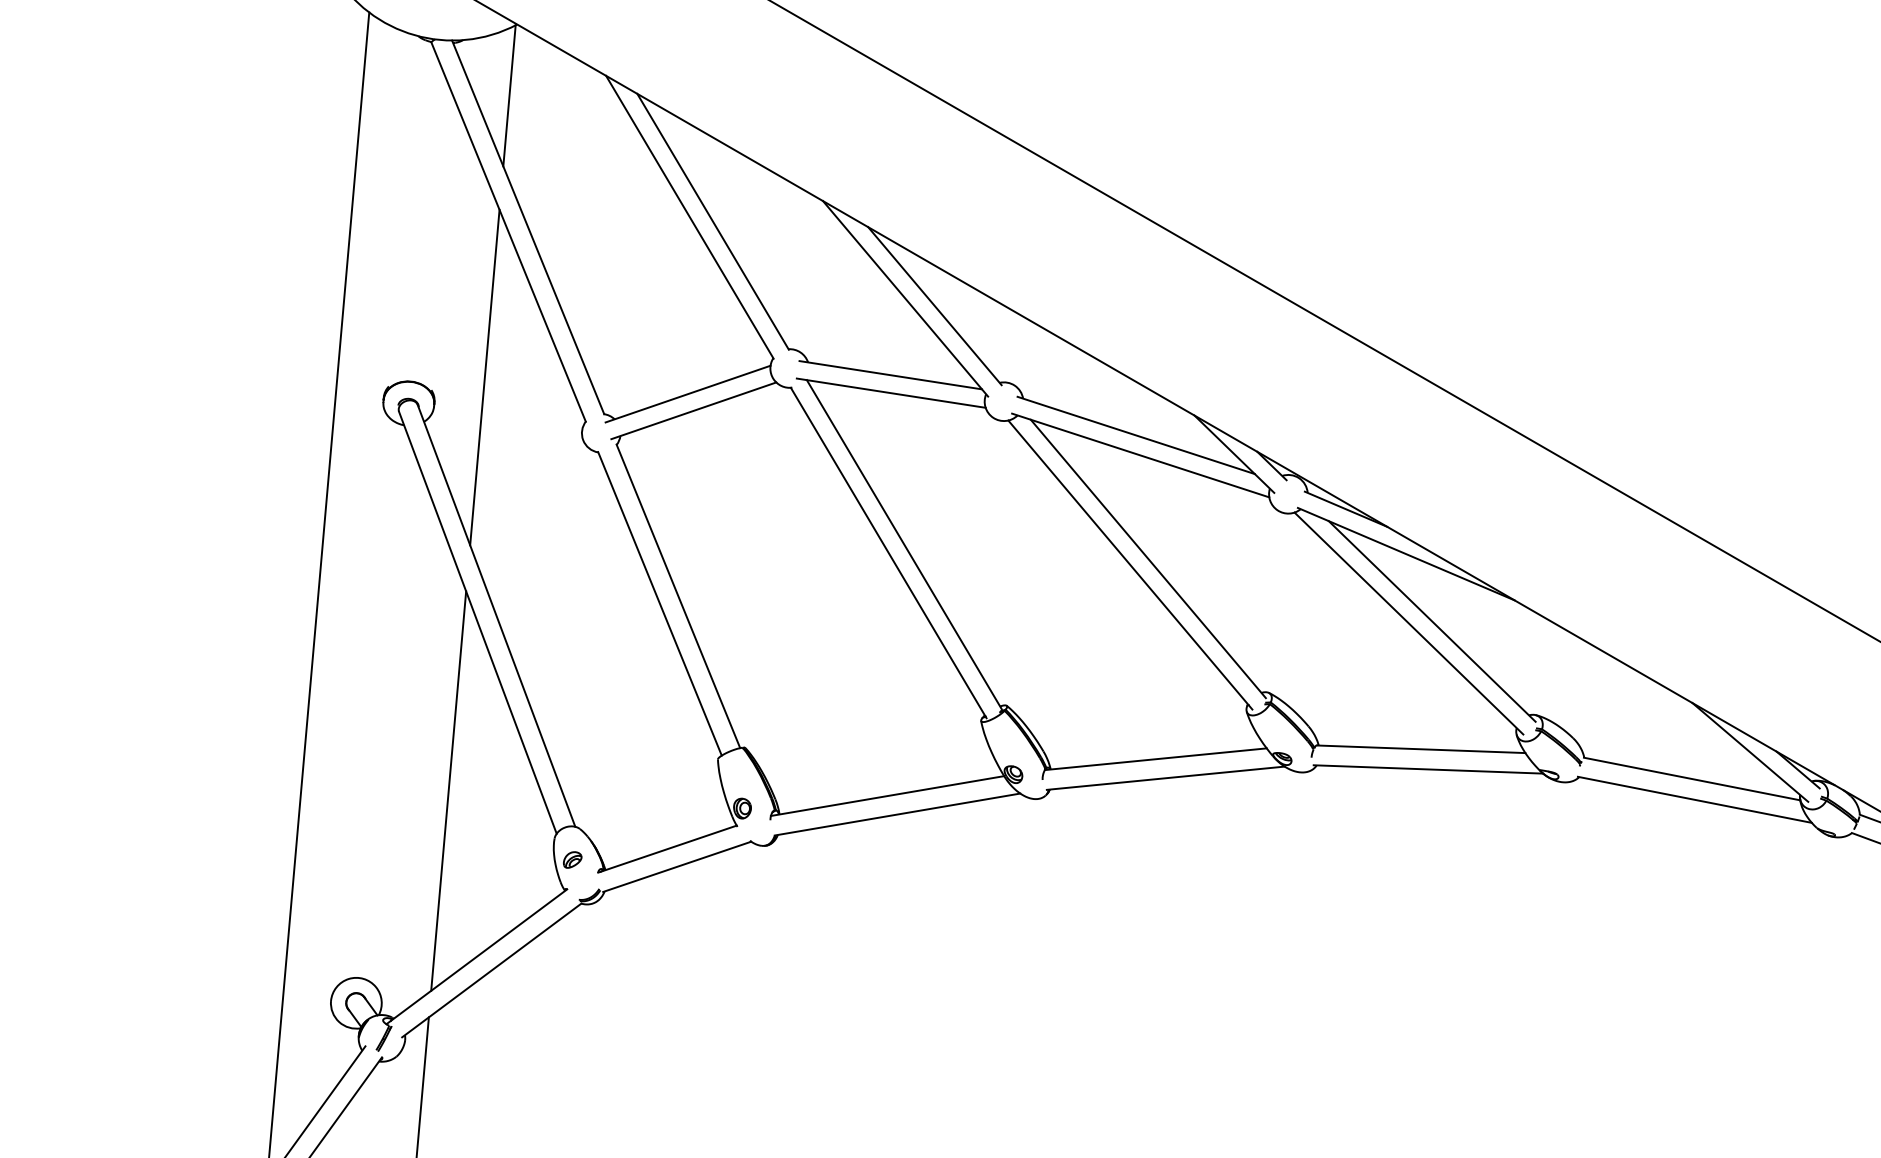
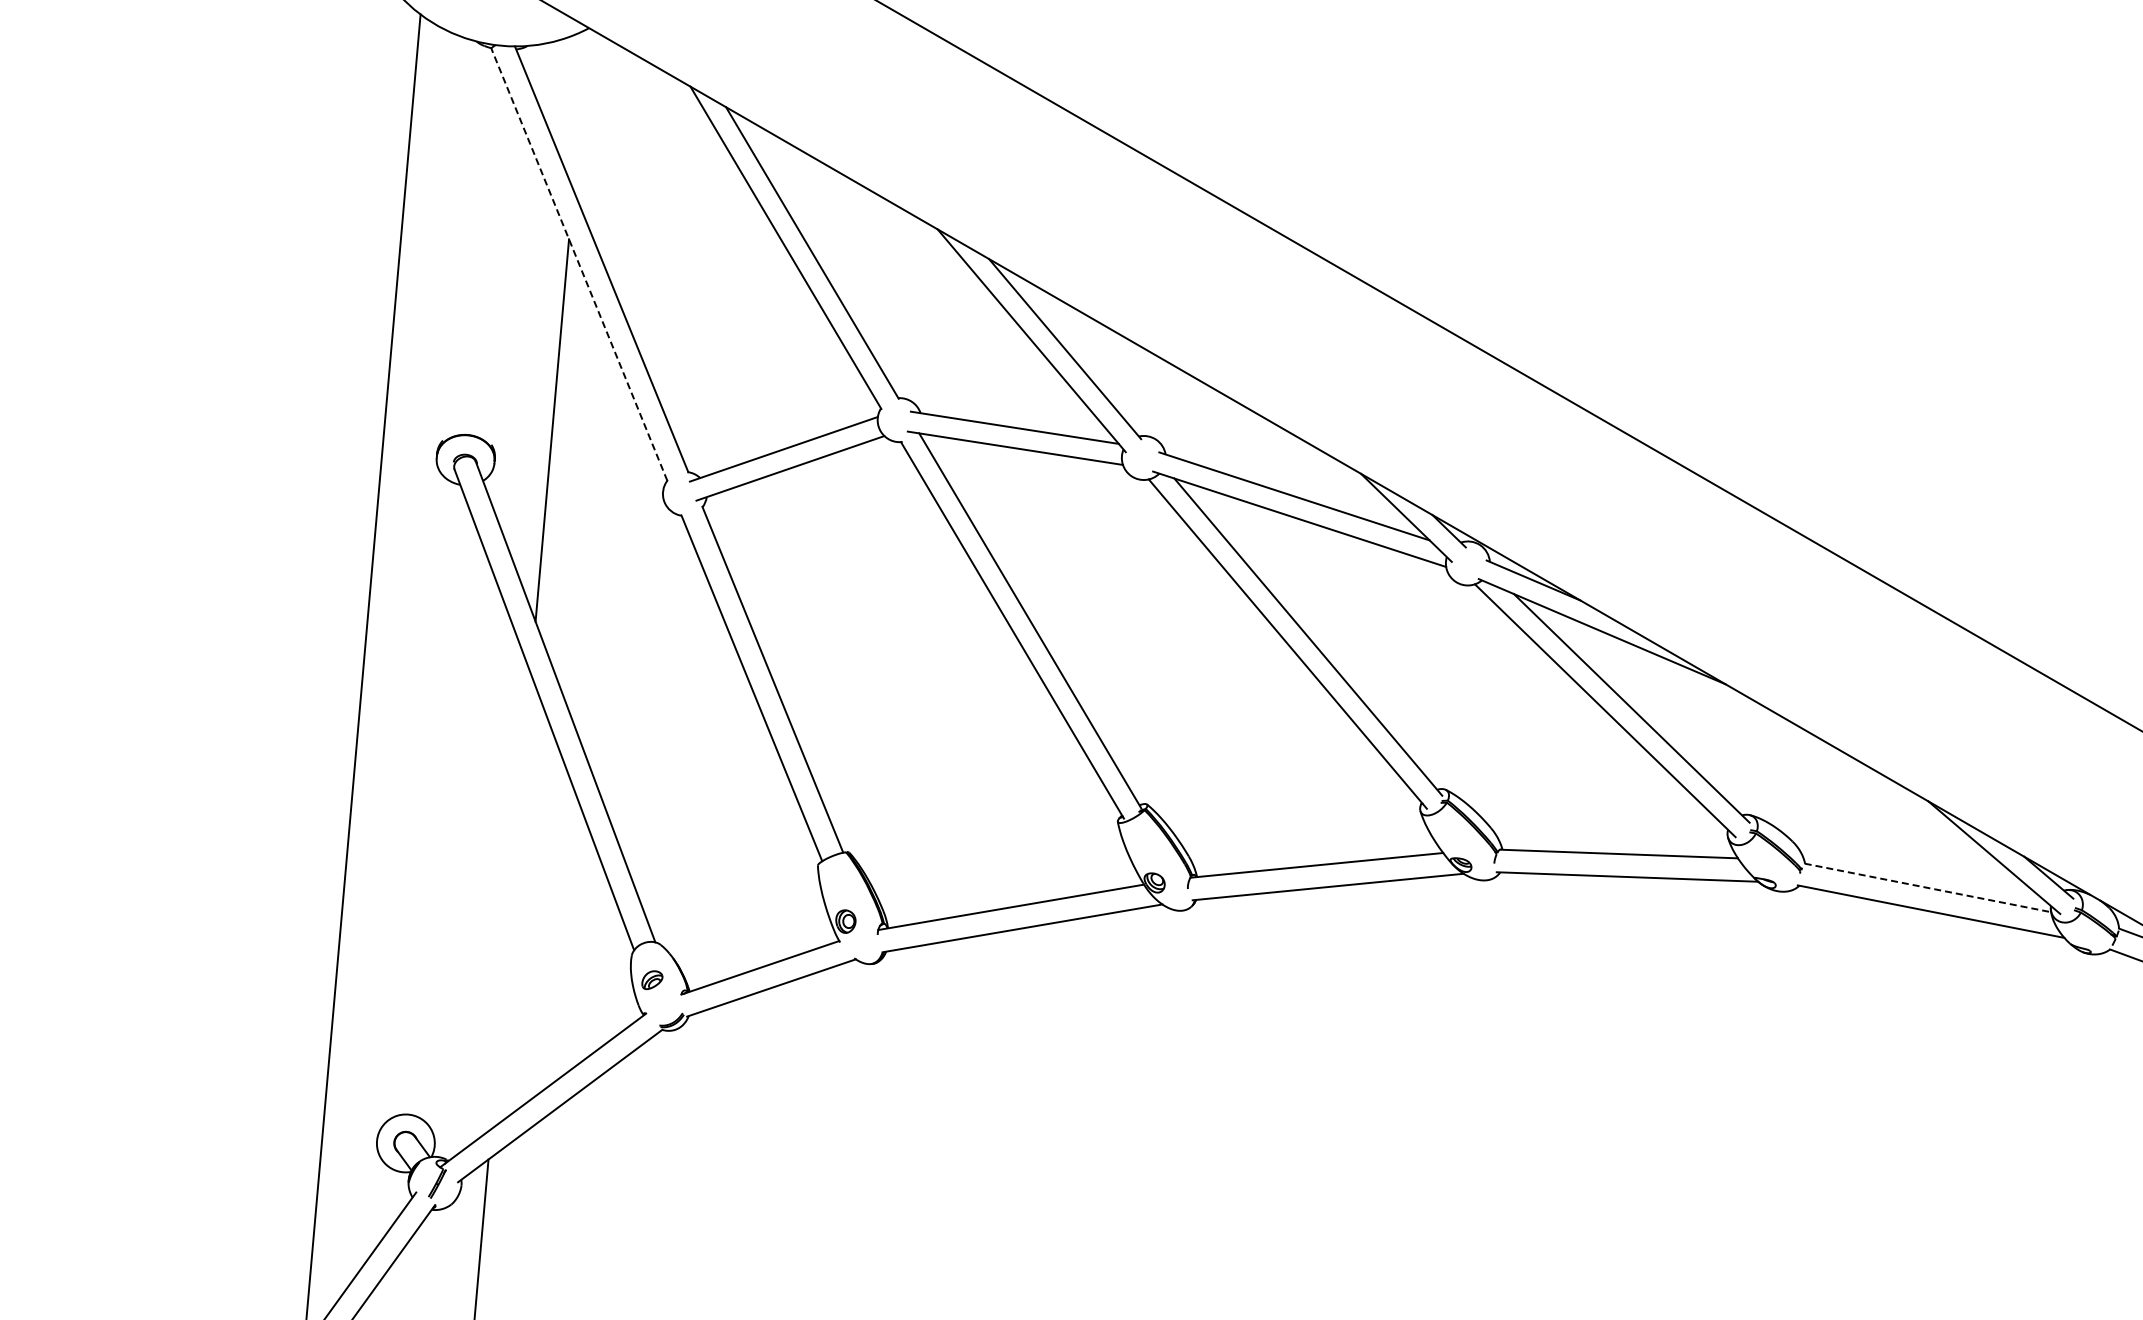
line: (509, 95) -> (580, 109), removed
line: (508, 231) -> (579, 264), solid -> dashed
line: (1691, 778) -> (1927, 887), solid -> dashed
line: (449, 790) -> (511, 901), removed

